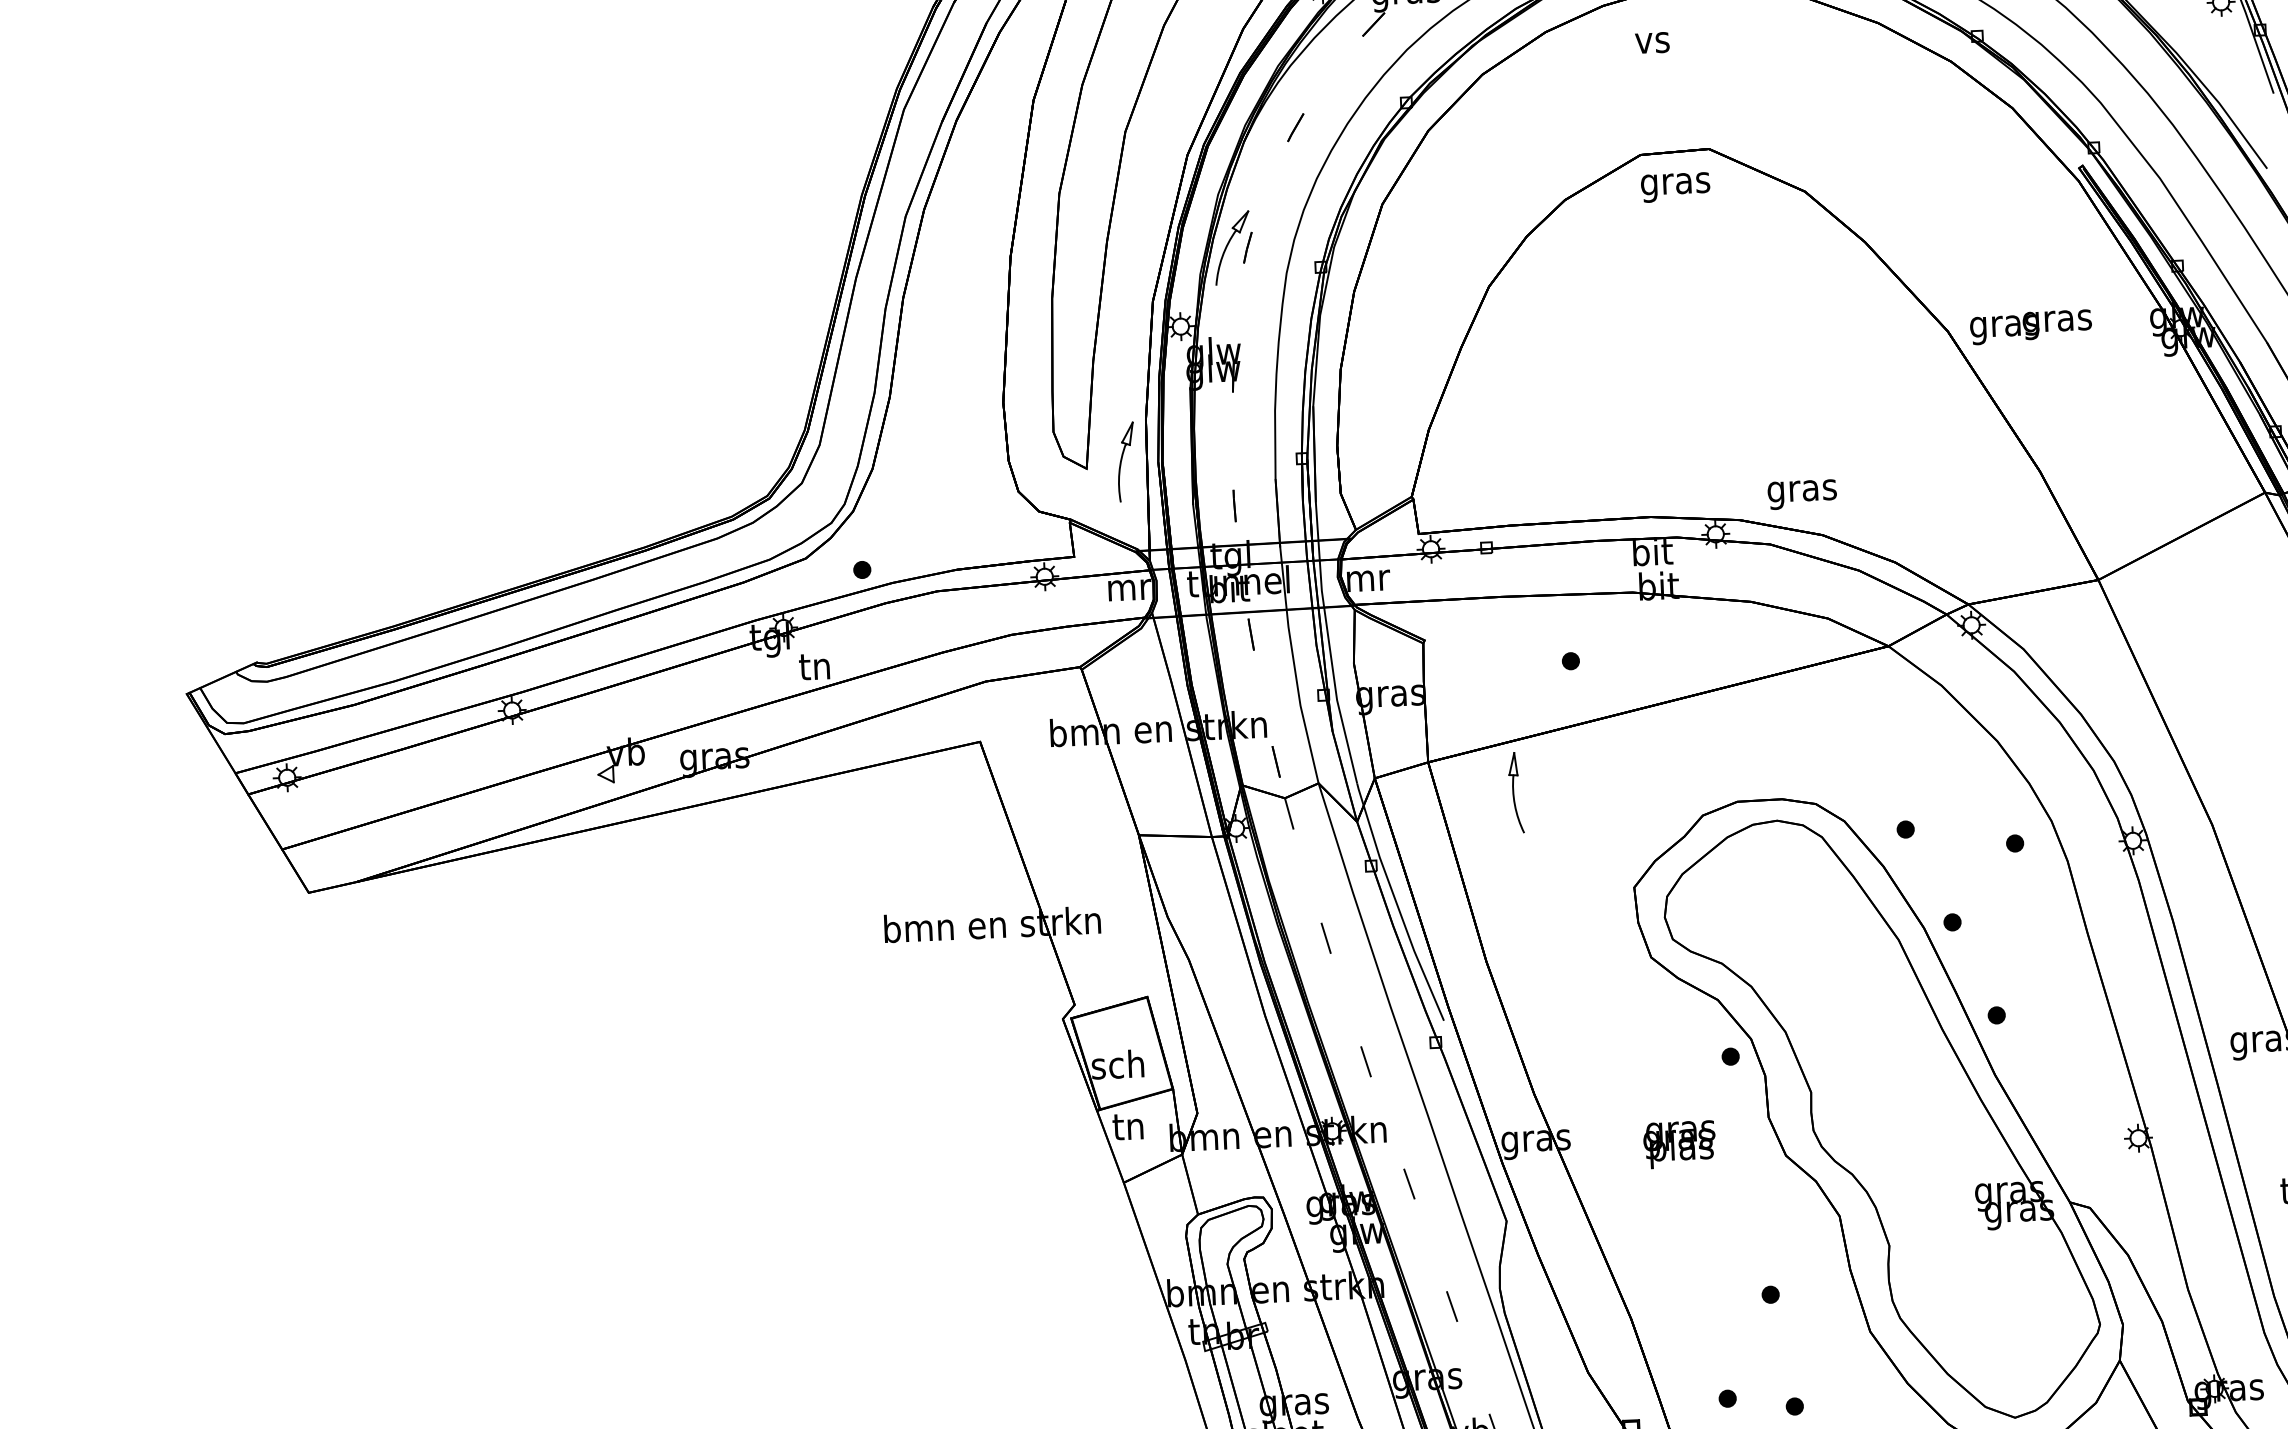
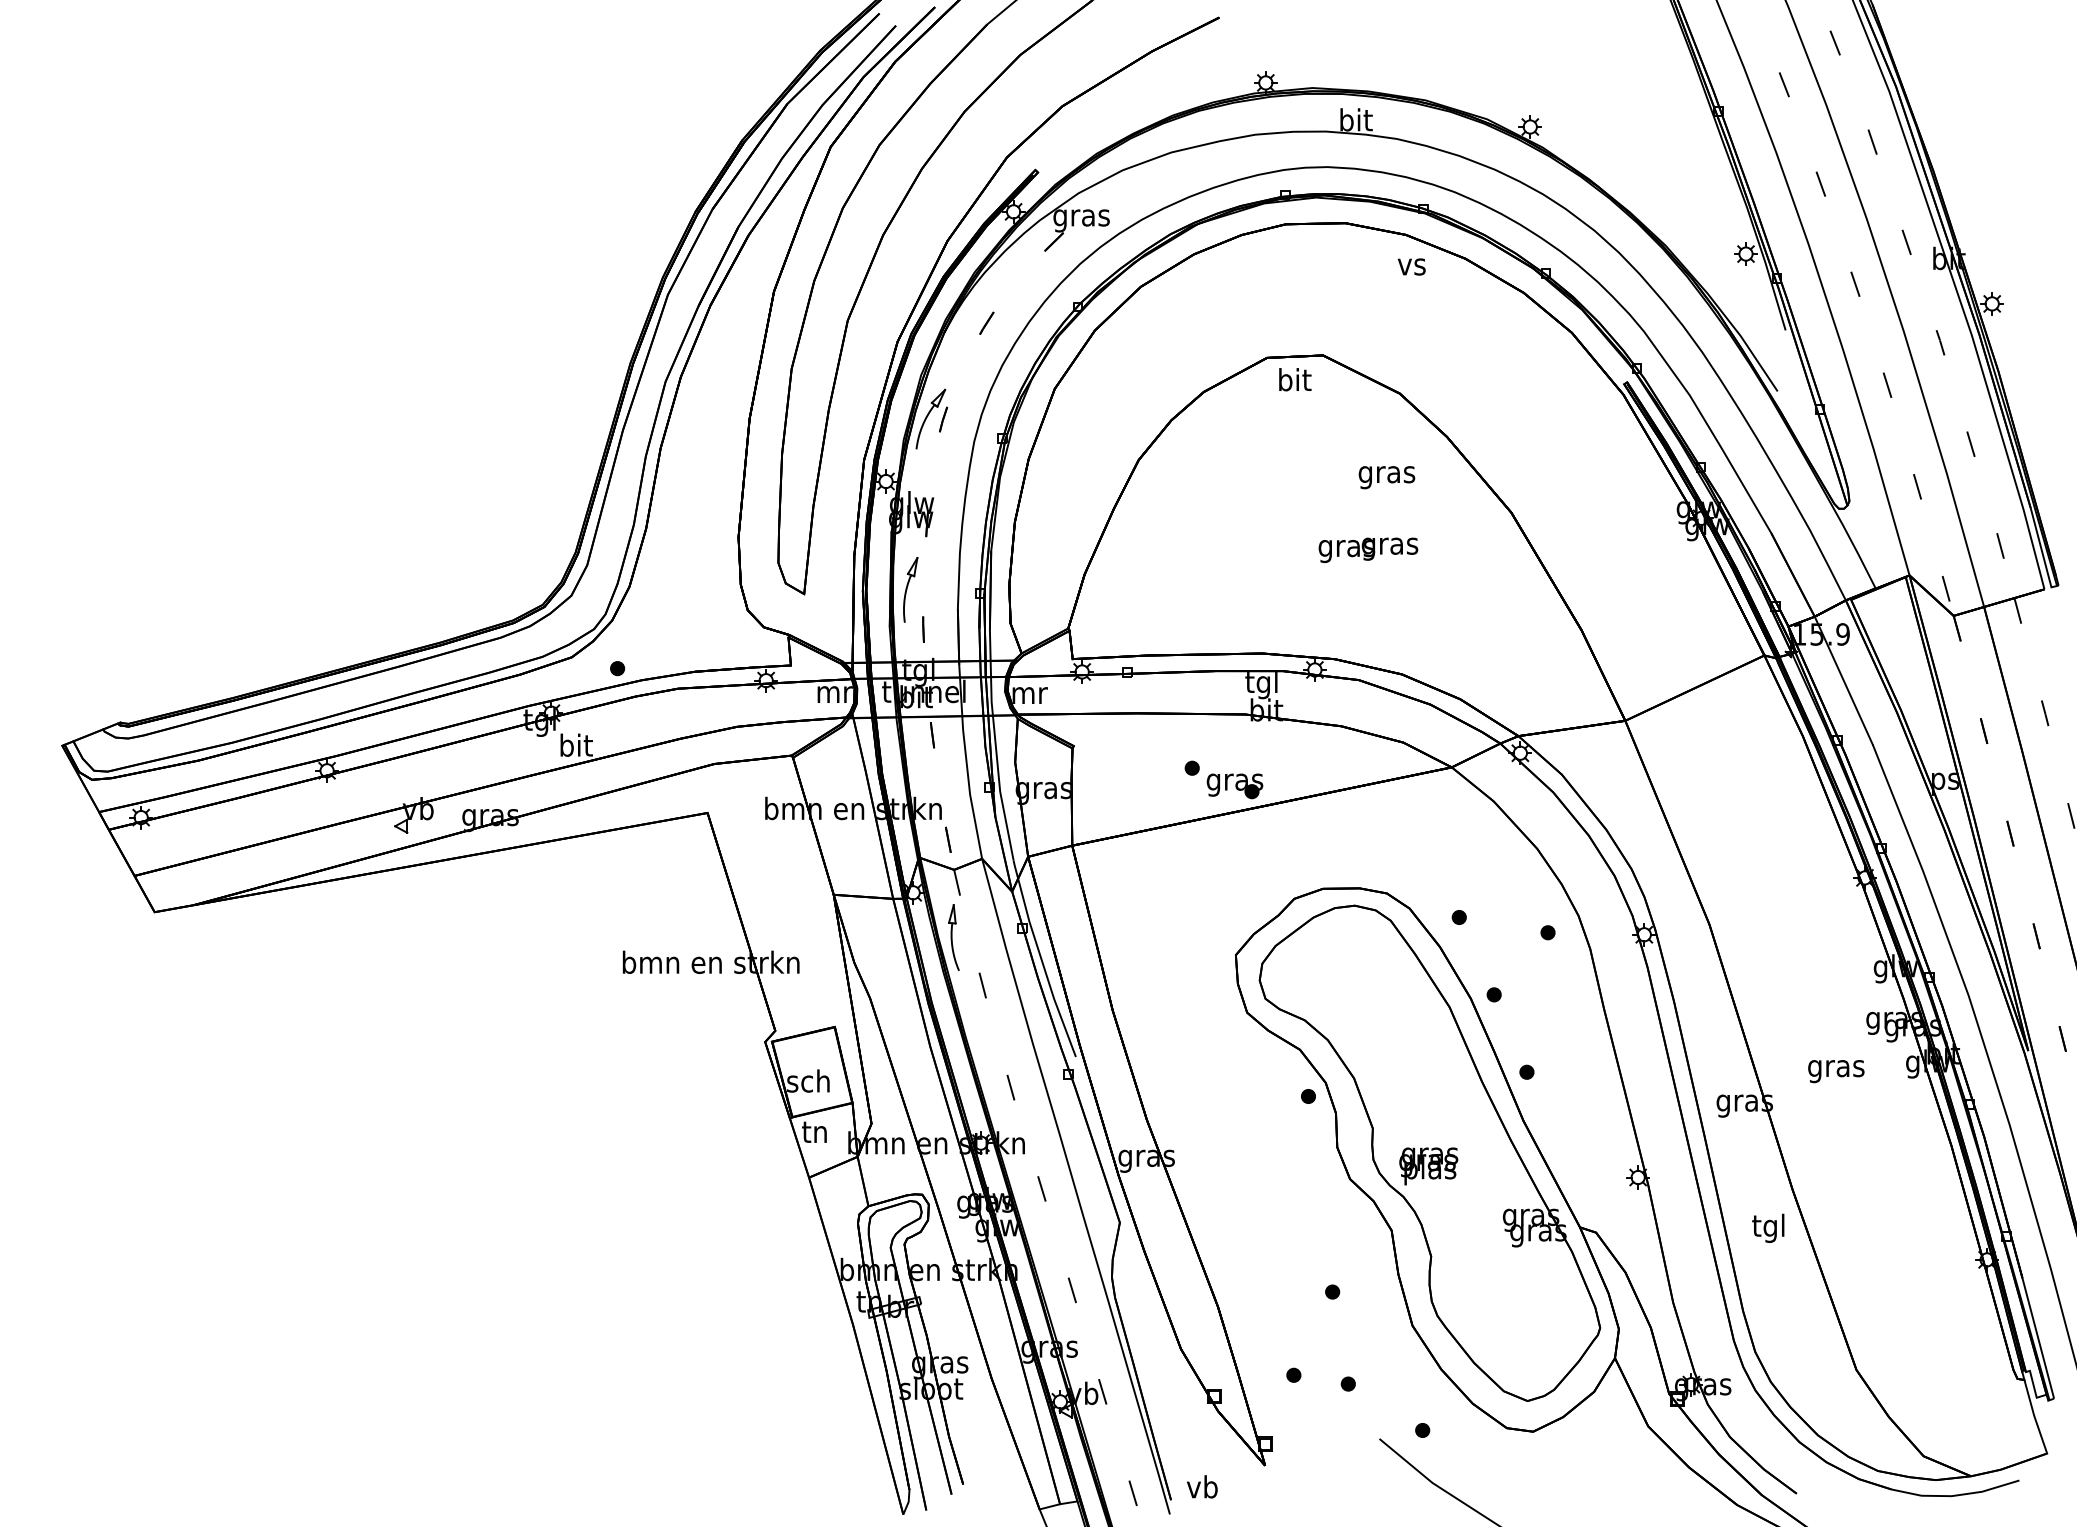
text: (1652, 42) -> (1411, 266), moved
text: (1675, 183) -> (1294, 382), gras -> bit
text: (2031, 326) -> (1368, 549), moved
part: (1125, 461) -> (910, 589), moved
text: (1801, 494) -> (1386, 477), moved
text: (1652, 556) -> (1262, 685), bit -> tgl
text: (816, 665) -> (576, 744), tn -> bit
part: (1623, 681) -> (1234, 786), added
part: (1515, 792) -> (953, 937), moved
text: (1679, 1144) -> (1428, 1166), moved

